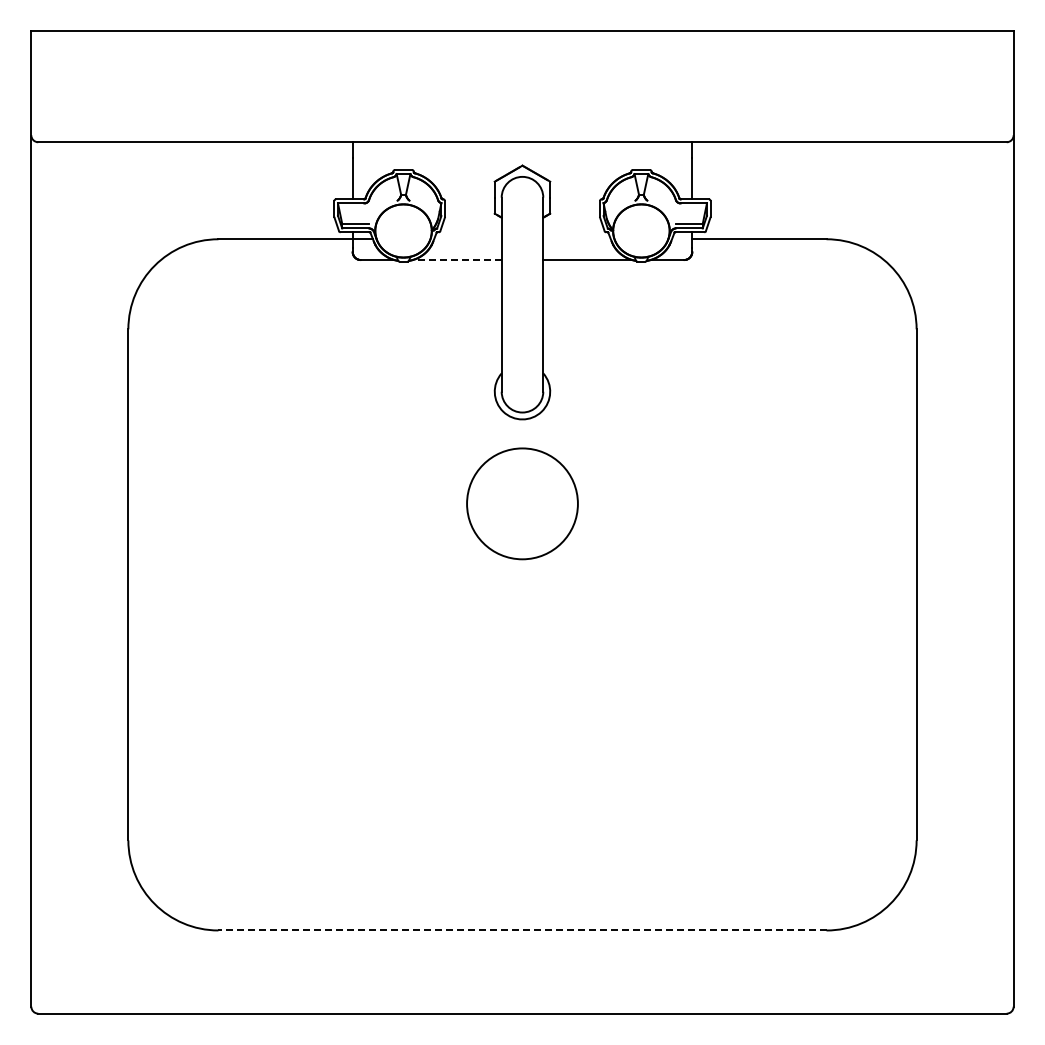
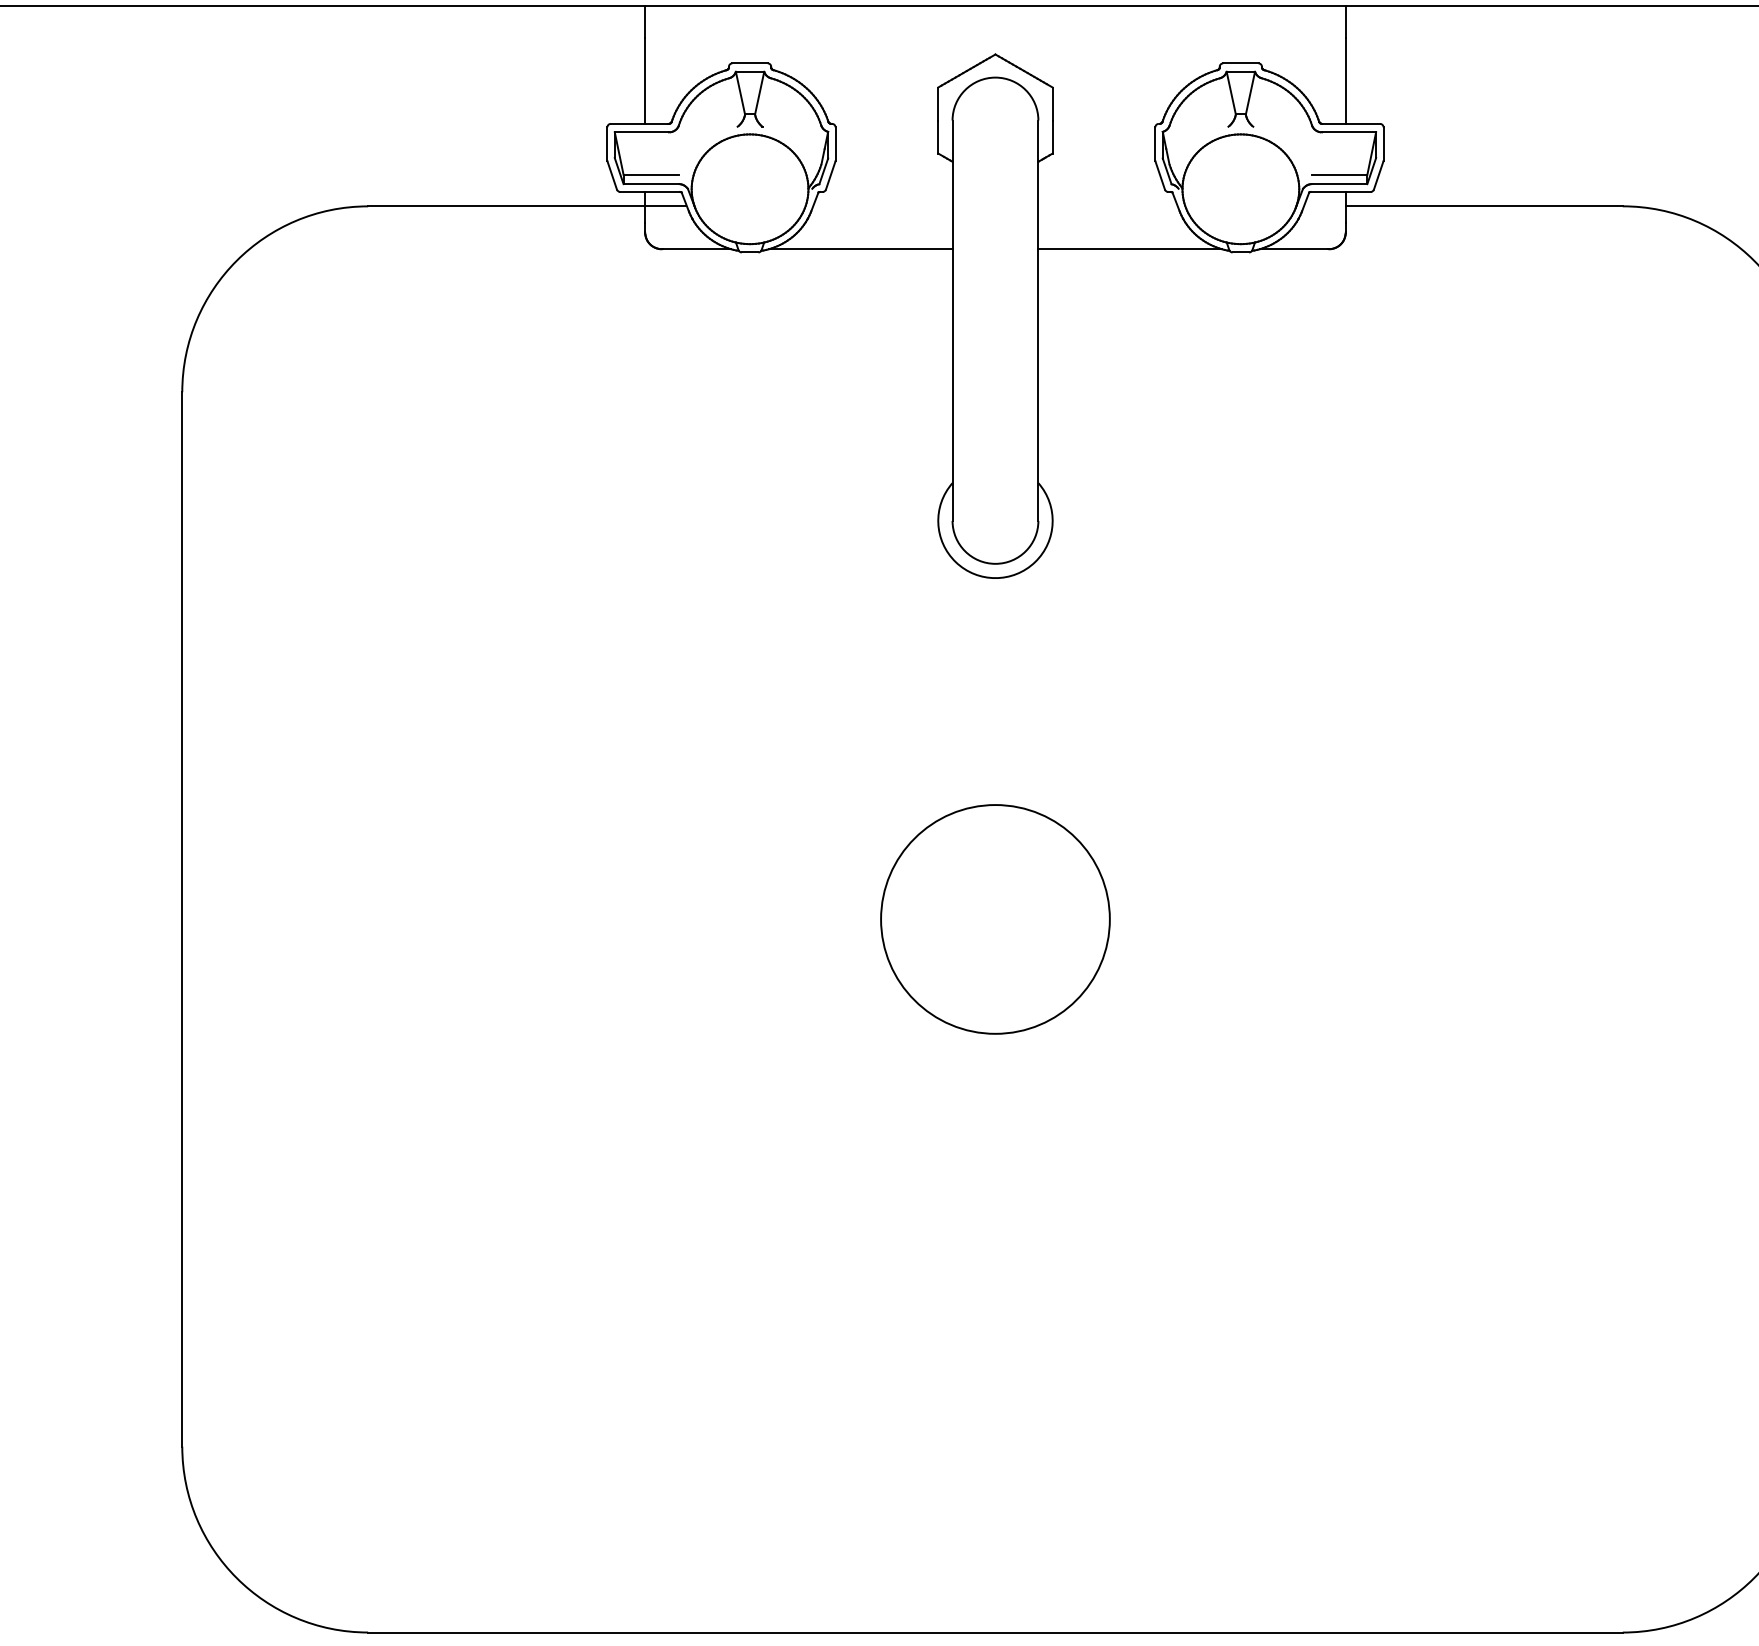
line: (456, 260) -> (859, 250), dashed -> solid
circle: (522, 503) -> (995, 918), moved
line: (521, 930) -> (993, 1632), dashed -> solid

